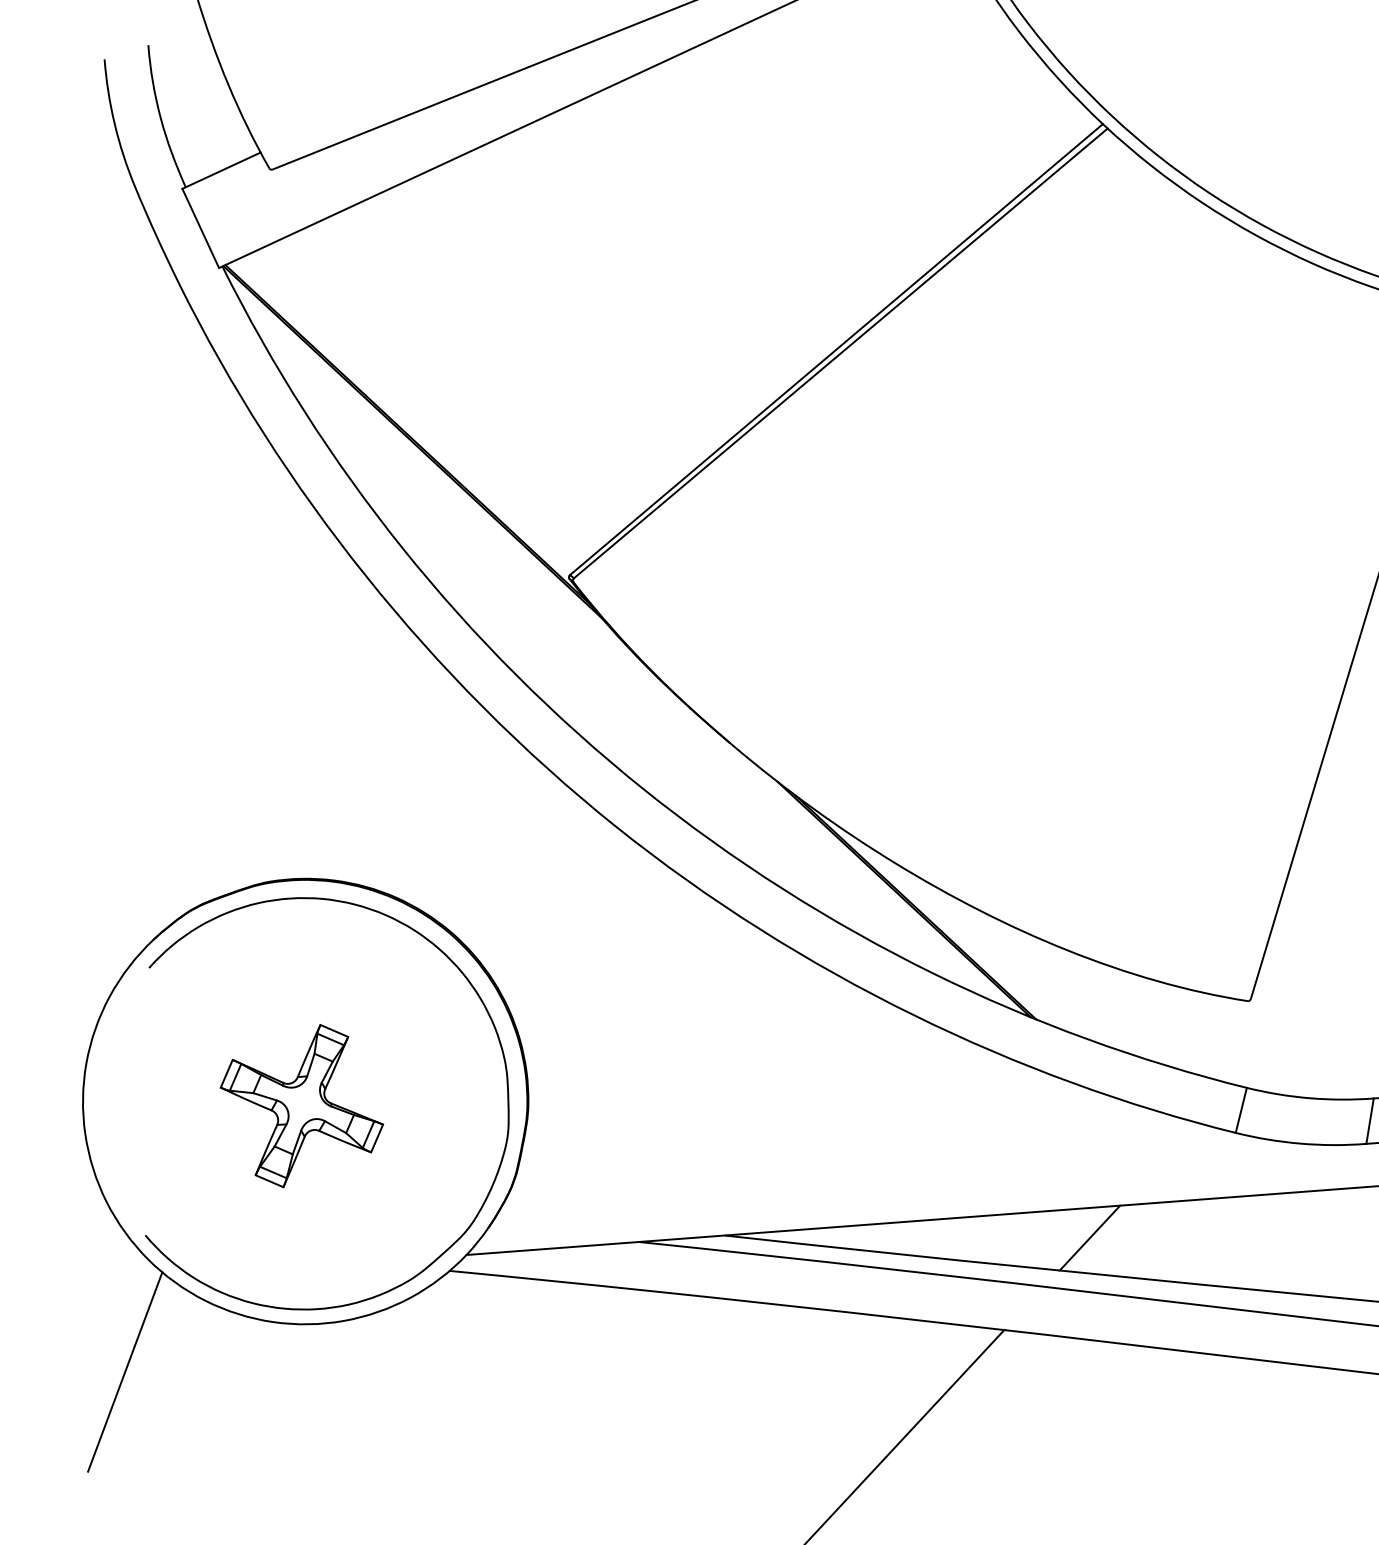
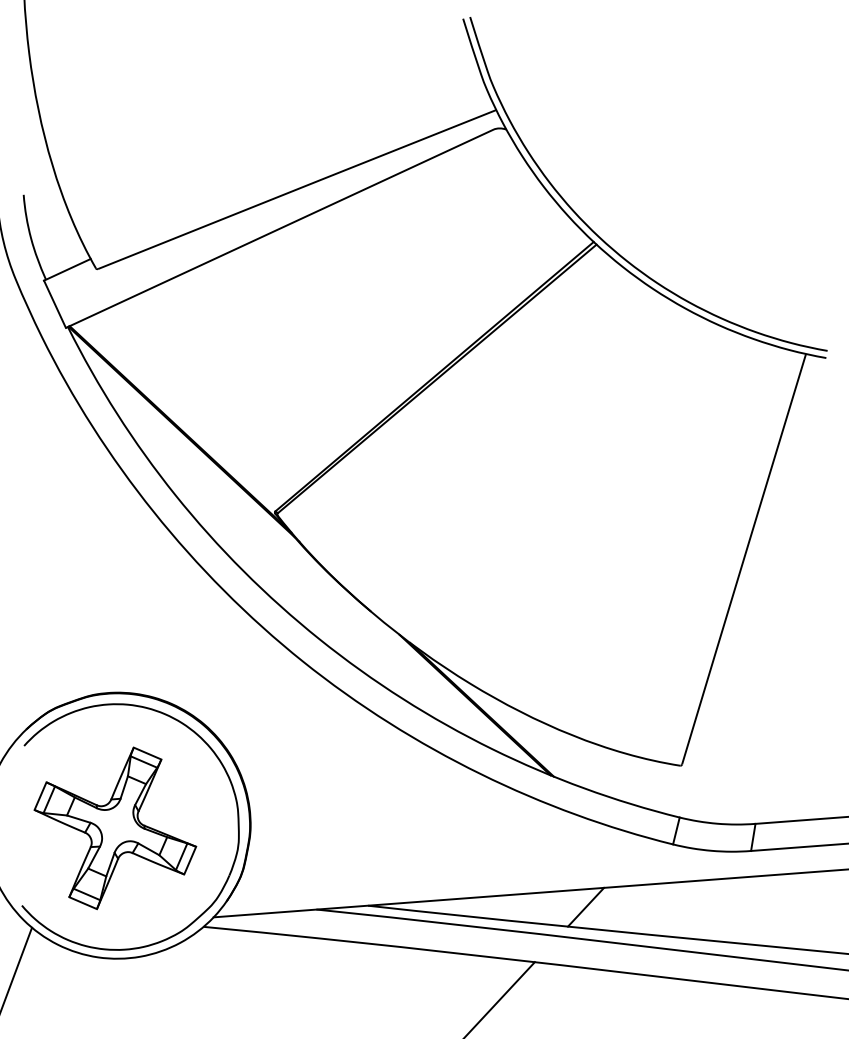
part: (302, 1106) -> (115, 828), size x1.67

